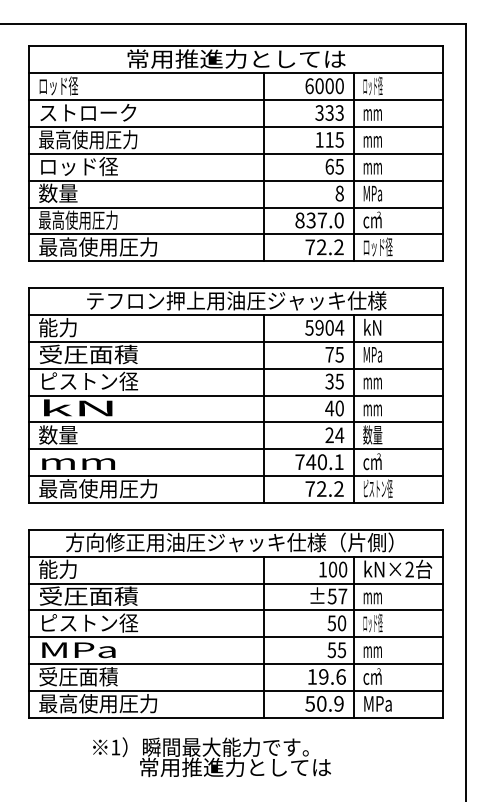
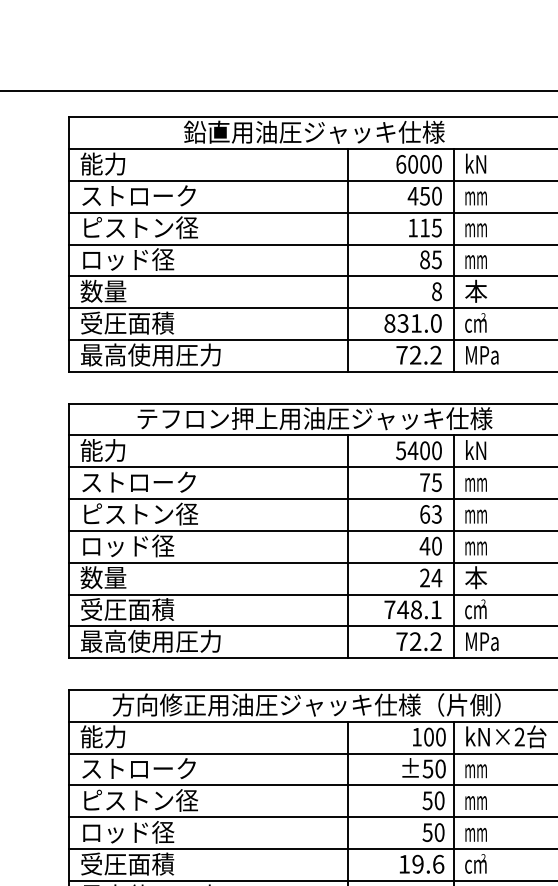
text: (236, 58) -> (314, 131), 常用推進力としては -> 鉛直用油圧ジャッキ仕様
text: (58, 85) -> (103, 163), ロッド径 -> 能力
text: (372, 85) -> (475, 163), ロッド径 -> kN
text: (329, 112) -> (424, 195), 333 -> 450
text: (88, 139) -> (139, 227), 最高使用圧力 -> ピストン径
text: (329, 166) -> (424, 259), 65 -> 85
text: (372, 192) -> (475, 290), MPa -> 本
text: (78, 219) -> (127, 322), 最高使用圧力 -> 受圧面積
text: (322, 220) -> (416, 323), 837.0 -> 831.0
text: (377, 246) -> (481, 354), ロッド径 -> MPa
text: (329, 327) -> (424, 450), 5904 -> 5400
text: (88, 354) -> (139, 482), 受圧面積 -> ストローク
text: (372, 354) -> (475, 482), MPa -> mm
text: (334, 381) -> (430, 514), 35 -> 63
text: (79, 407) -> (128, 545), kN -> ロッド径
text: (372, 434) -> (475, 577), 数量 -> 本
text: (78, 461) -> (127, 609), mm -> 受圧面積
text: (322, 461) -> (416, 609), 740.1 -> 748.1
text: (377, 488) -> (481, 641), ピストン径 -> MPa
text: (88, 595) -> (139, 767), 受圧面積 -> ストローク
text: (342, 596) -> (440, 768), ±57 -> ±50
text: (372, 622) -> (475, 799), ロッド径 -> mm
text: (79, 649) -> (128, 831), MPa -> ロッド径
text: (341, 649) -> (439, 831), 55 -> 50

